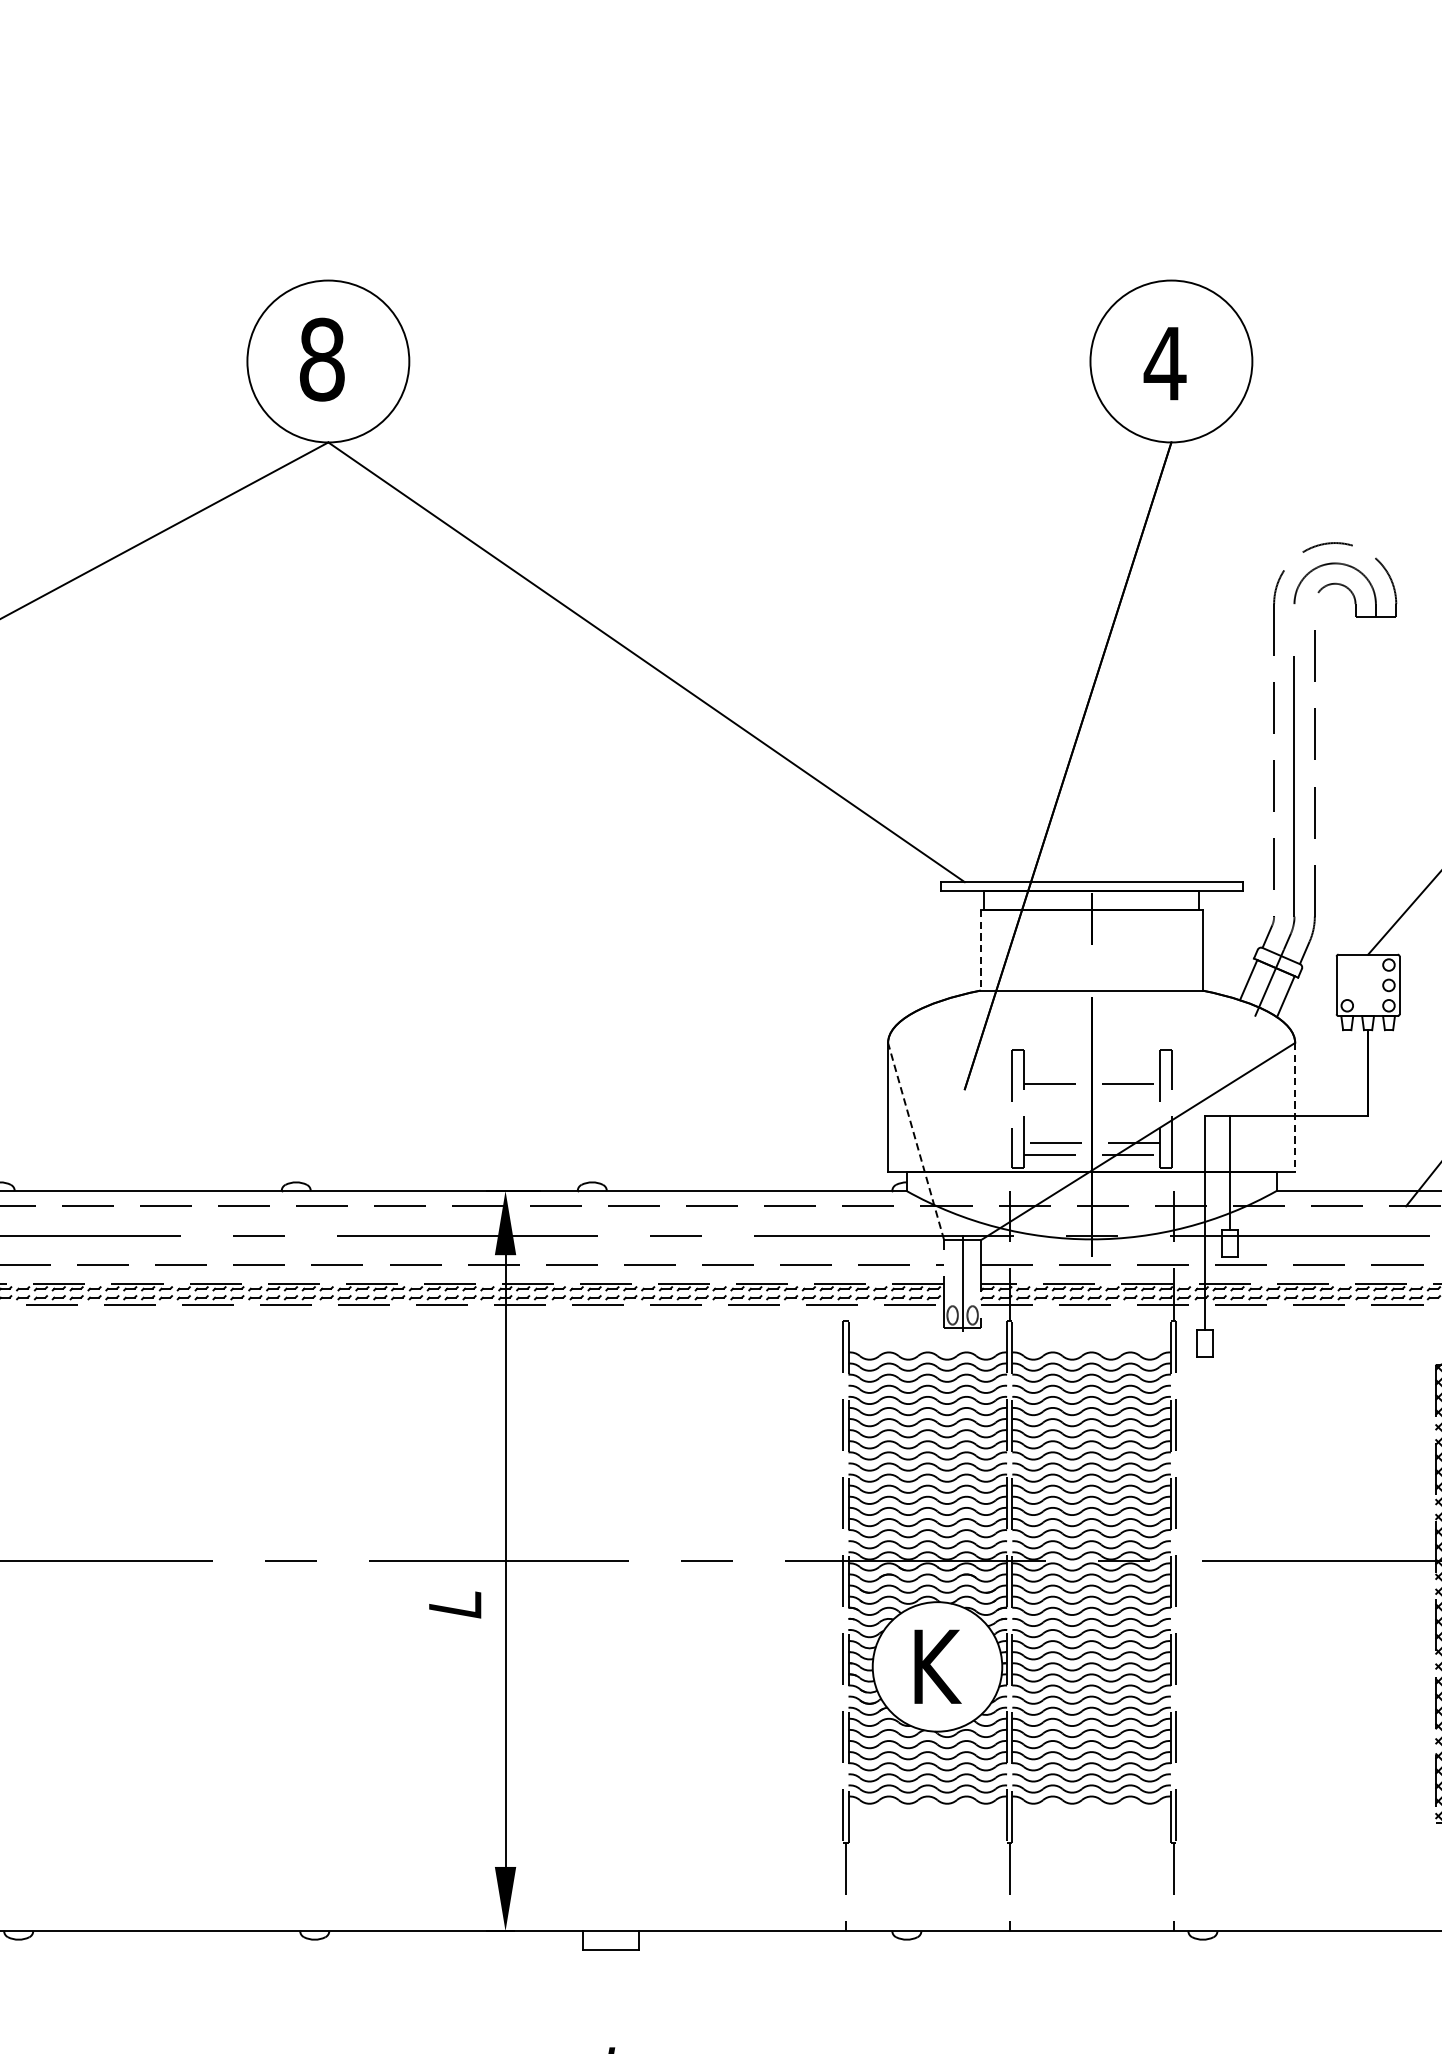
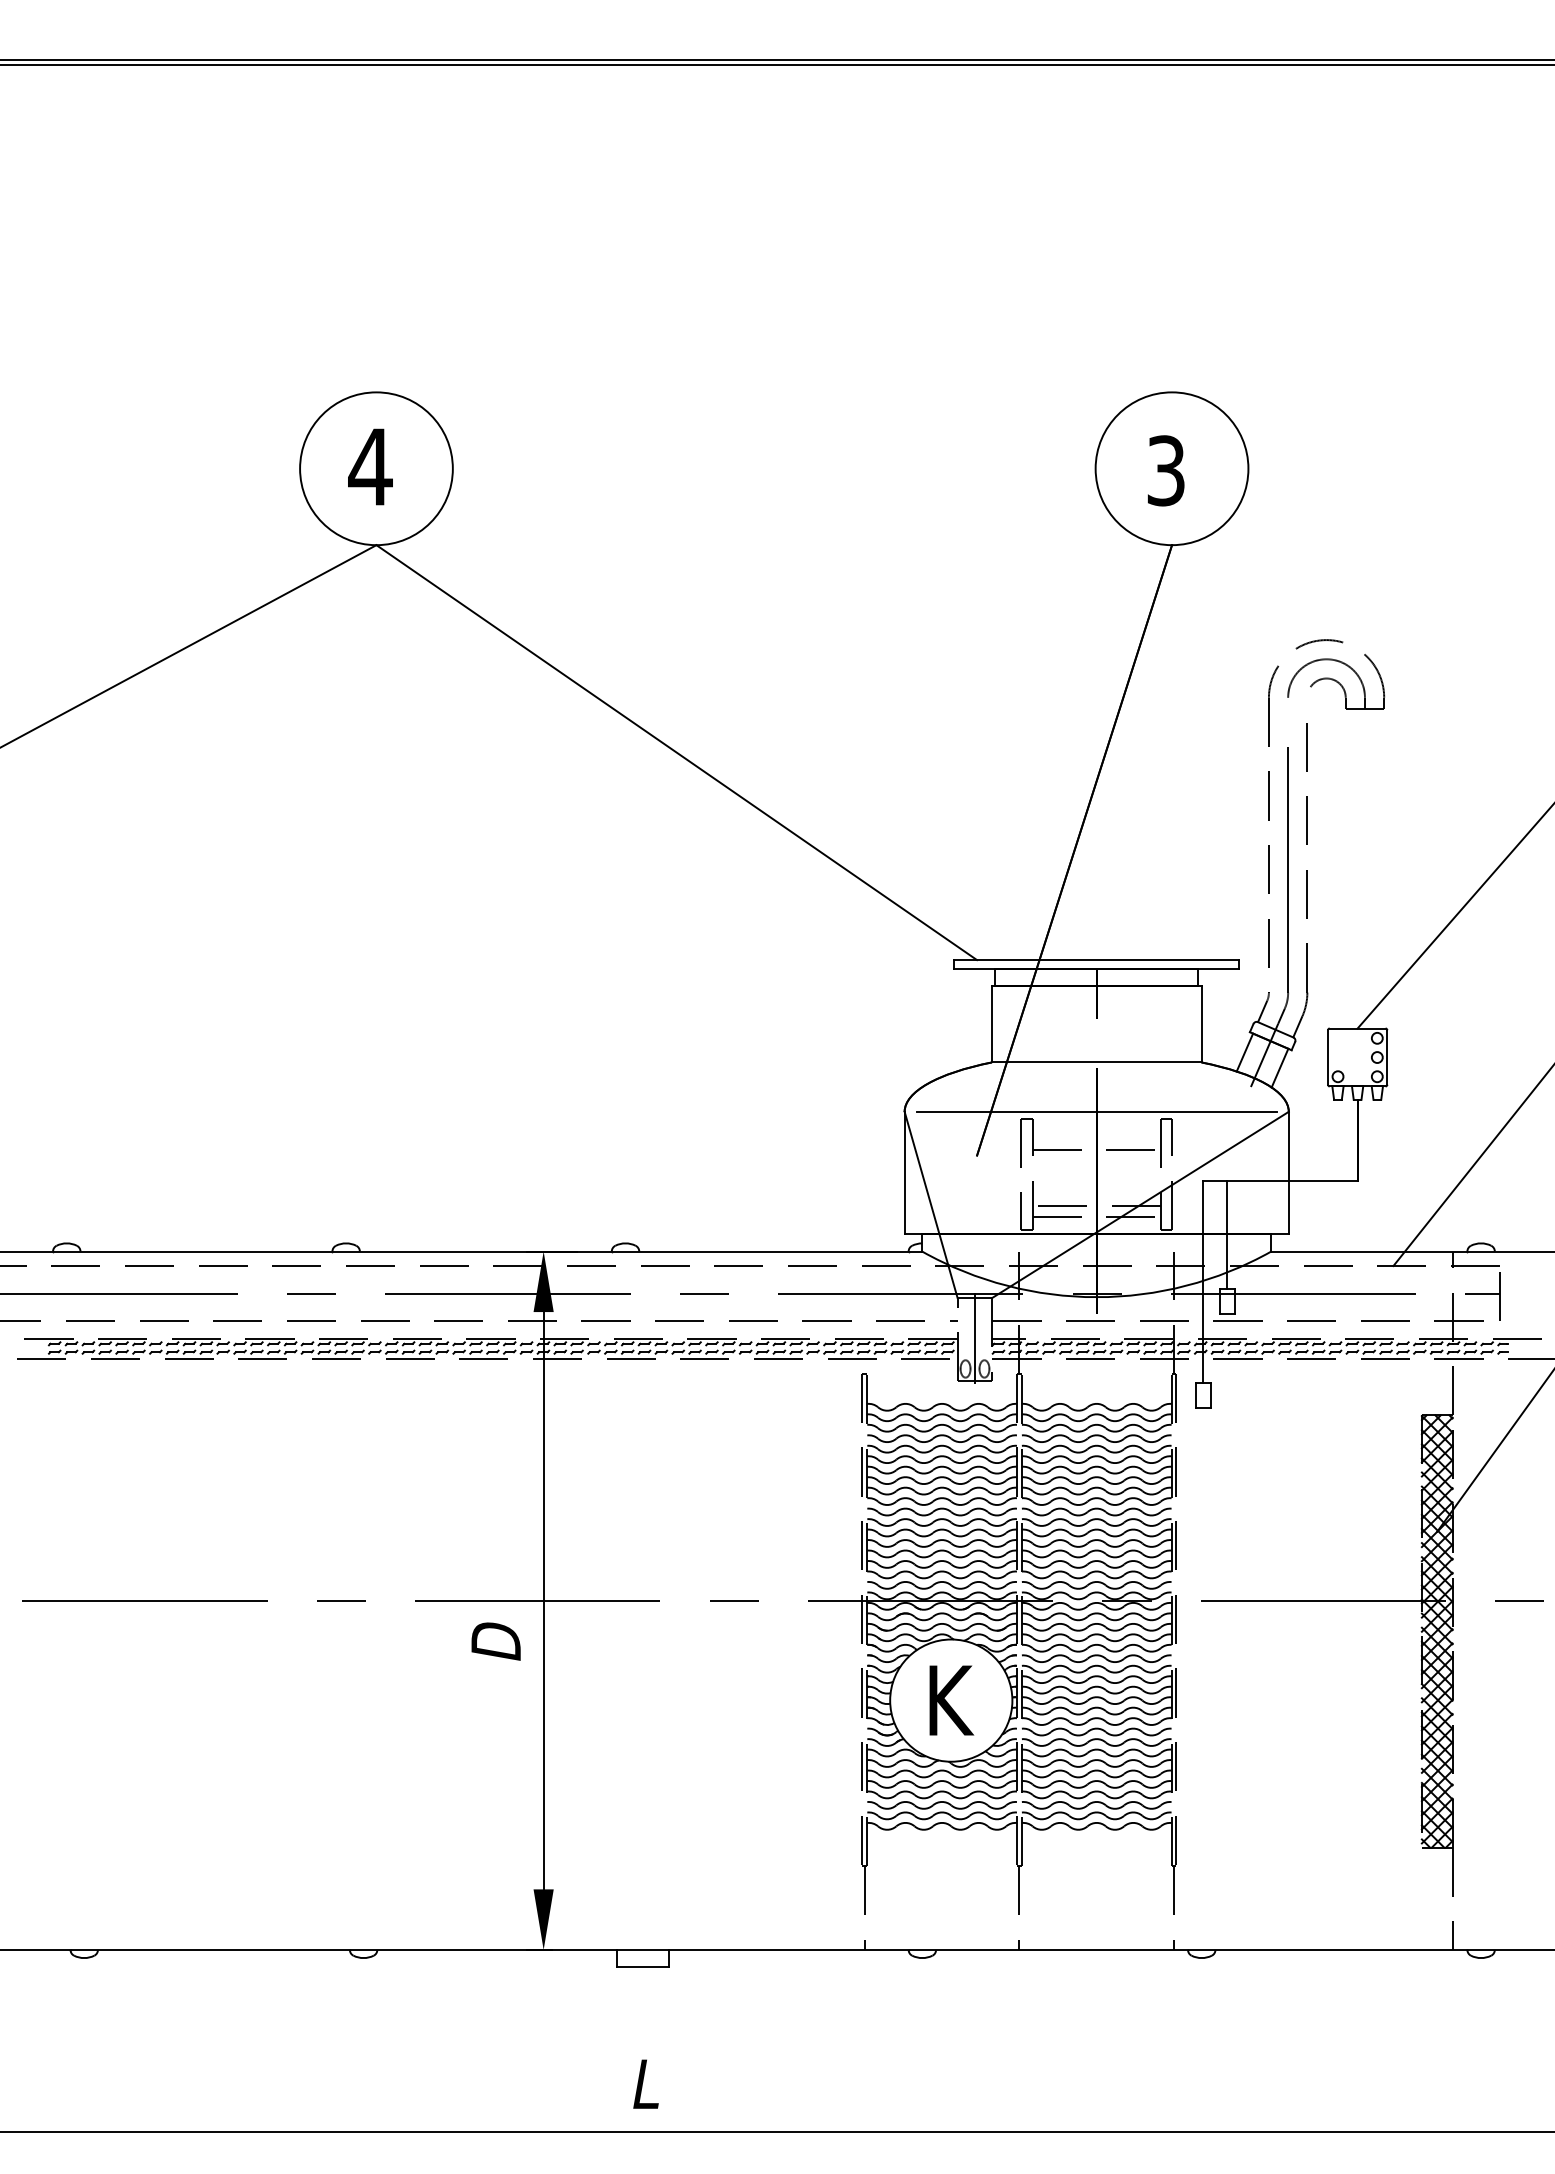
text: (322, 359) -> (370, 466), 8 -> 4
text: (1164, 363) -> (1165, 470), 4 -> 3
line: (980, 950) -> (991, 1024), dashed -> solid
line: (1091, 1042) -> (1096, 1111), added
line: (1294, 1108) -> (1288, 1173), dashed -> solid
line: (916, 1141) -> (931, 1204), dashed -> solid
text: (454, 1604) -> (495, 1641), L -> D

